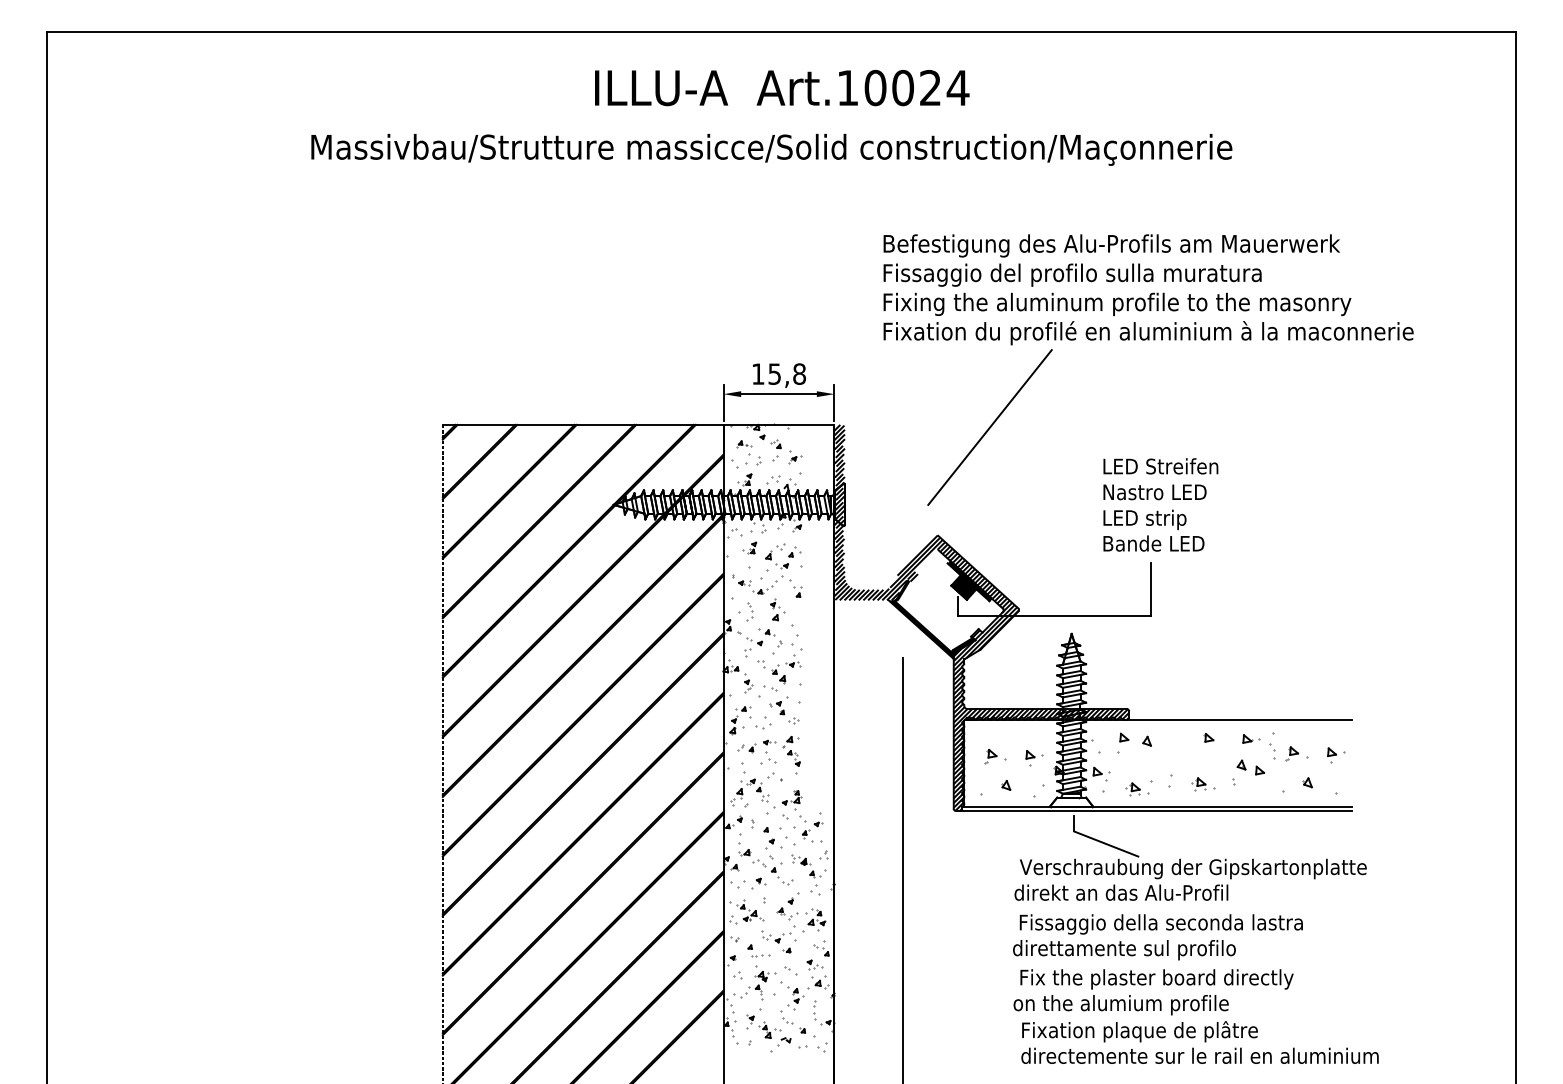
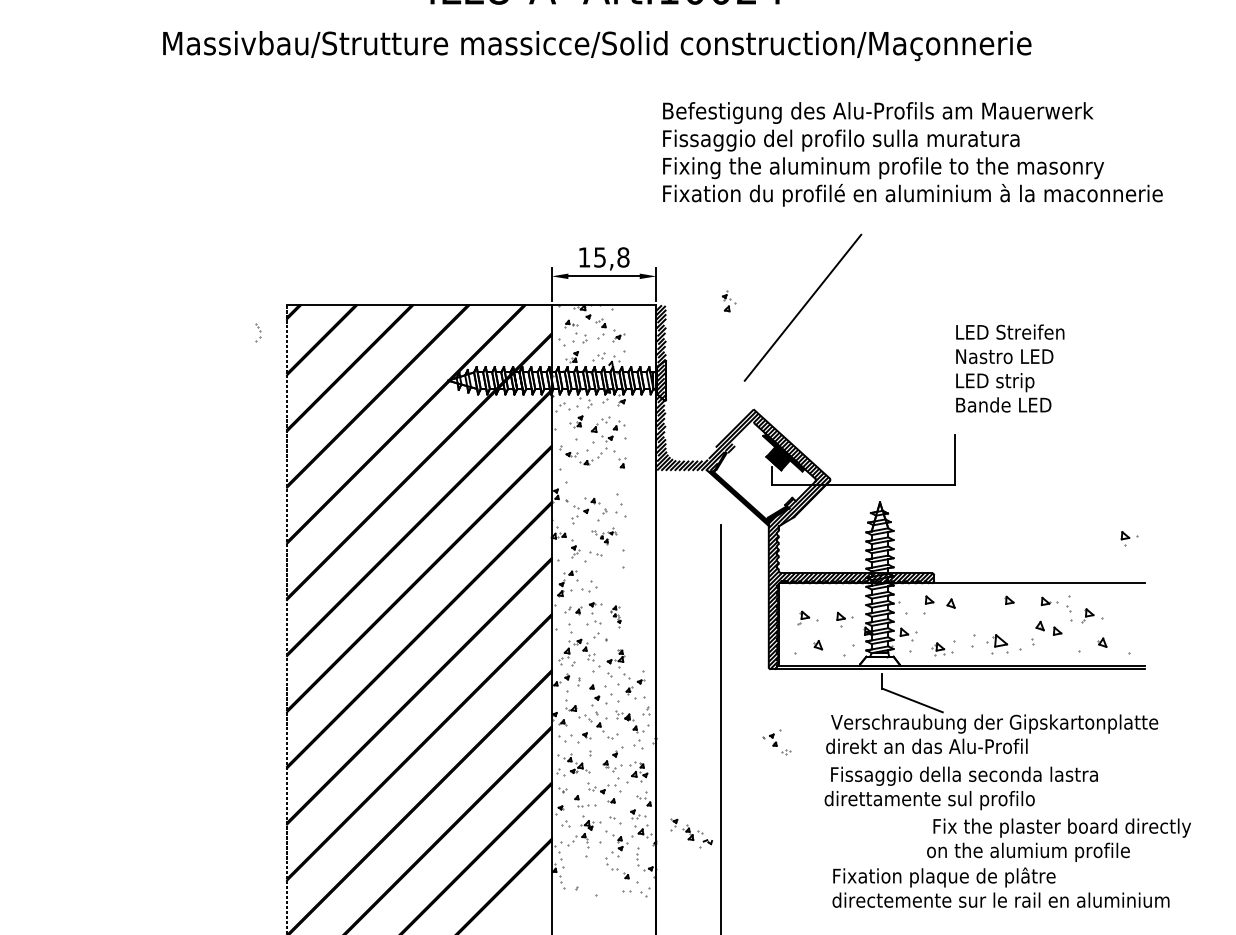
text: (1148, 289) -> (912, 154), moved
text: (1160, 504) -> (1009, 368), moved
part: (777, 609) -> (728, 301), moved
part: (749, 611) -> (257, 332), moved
part: (779, 669) -> (604, 535), size x0.6
part: (784, 710) -> (777, 742), moved
part: (791, 755) -> (615, 617), size x0.6
part: (1336, 755) -> (1129, 538), moved
part: (1203, 784) -> (1004, 644), size x1.6
text: (1153, 992) -> (1058, 840), moved
part: (768, 1030) -> (691, 832), moved

